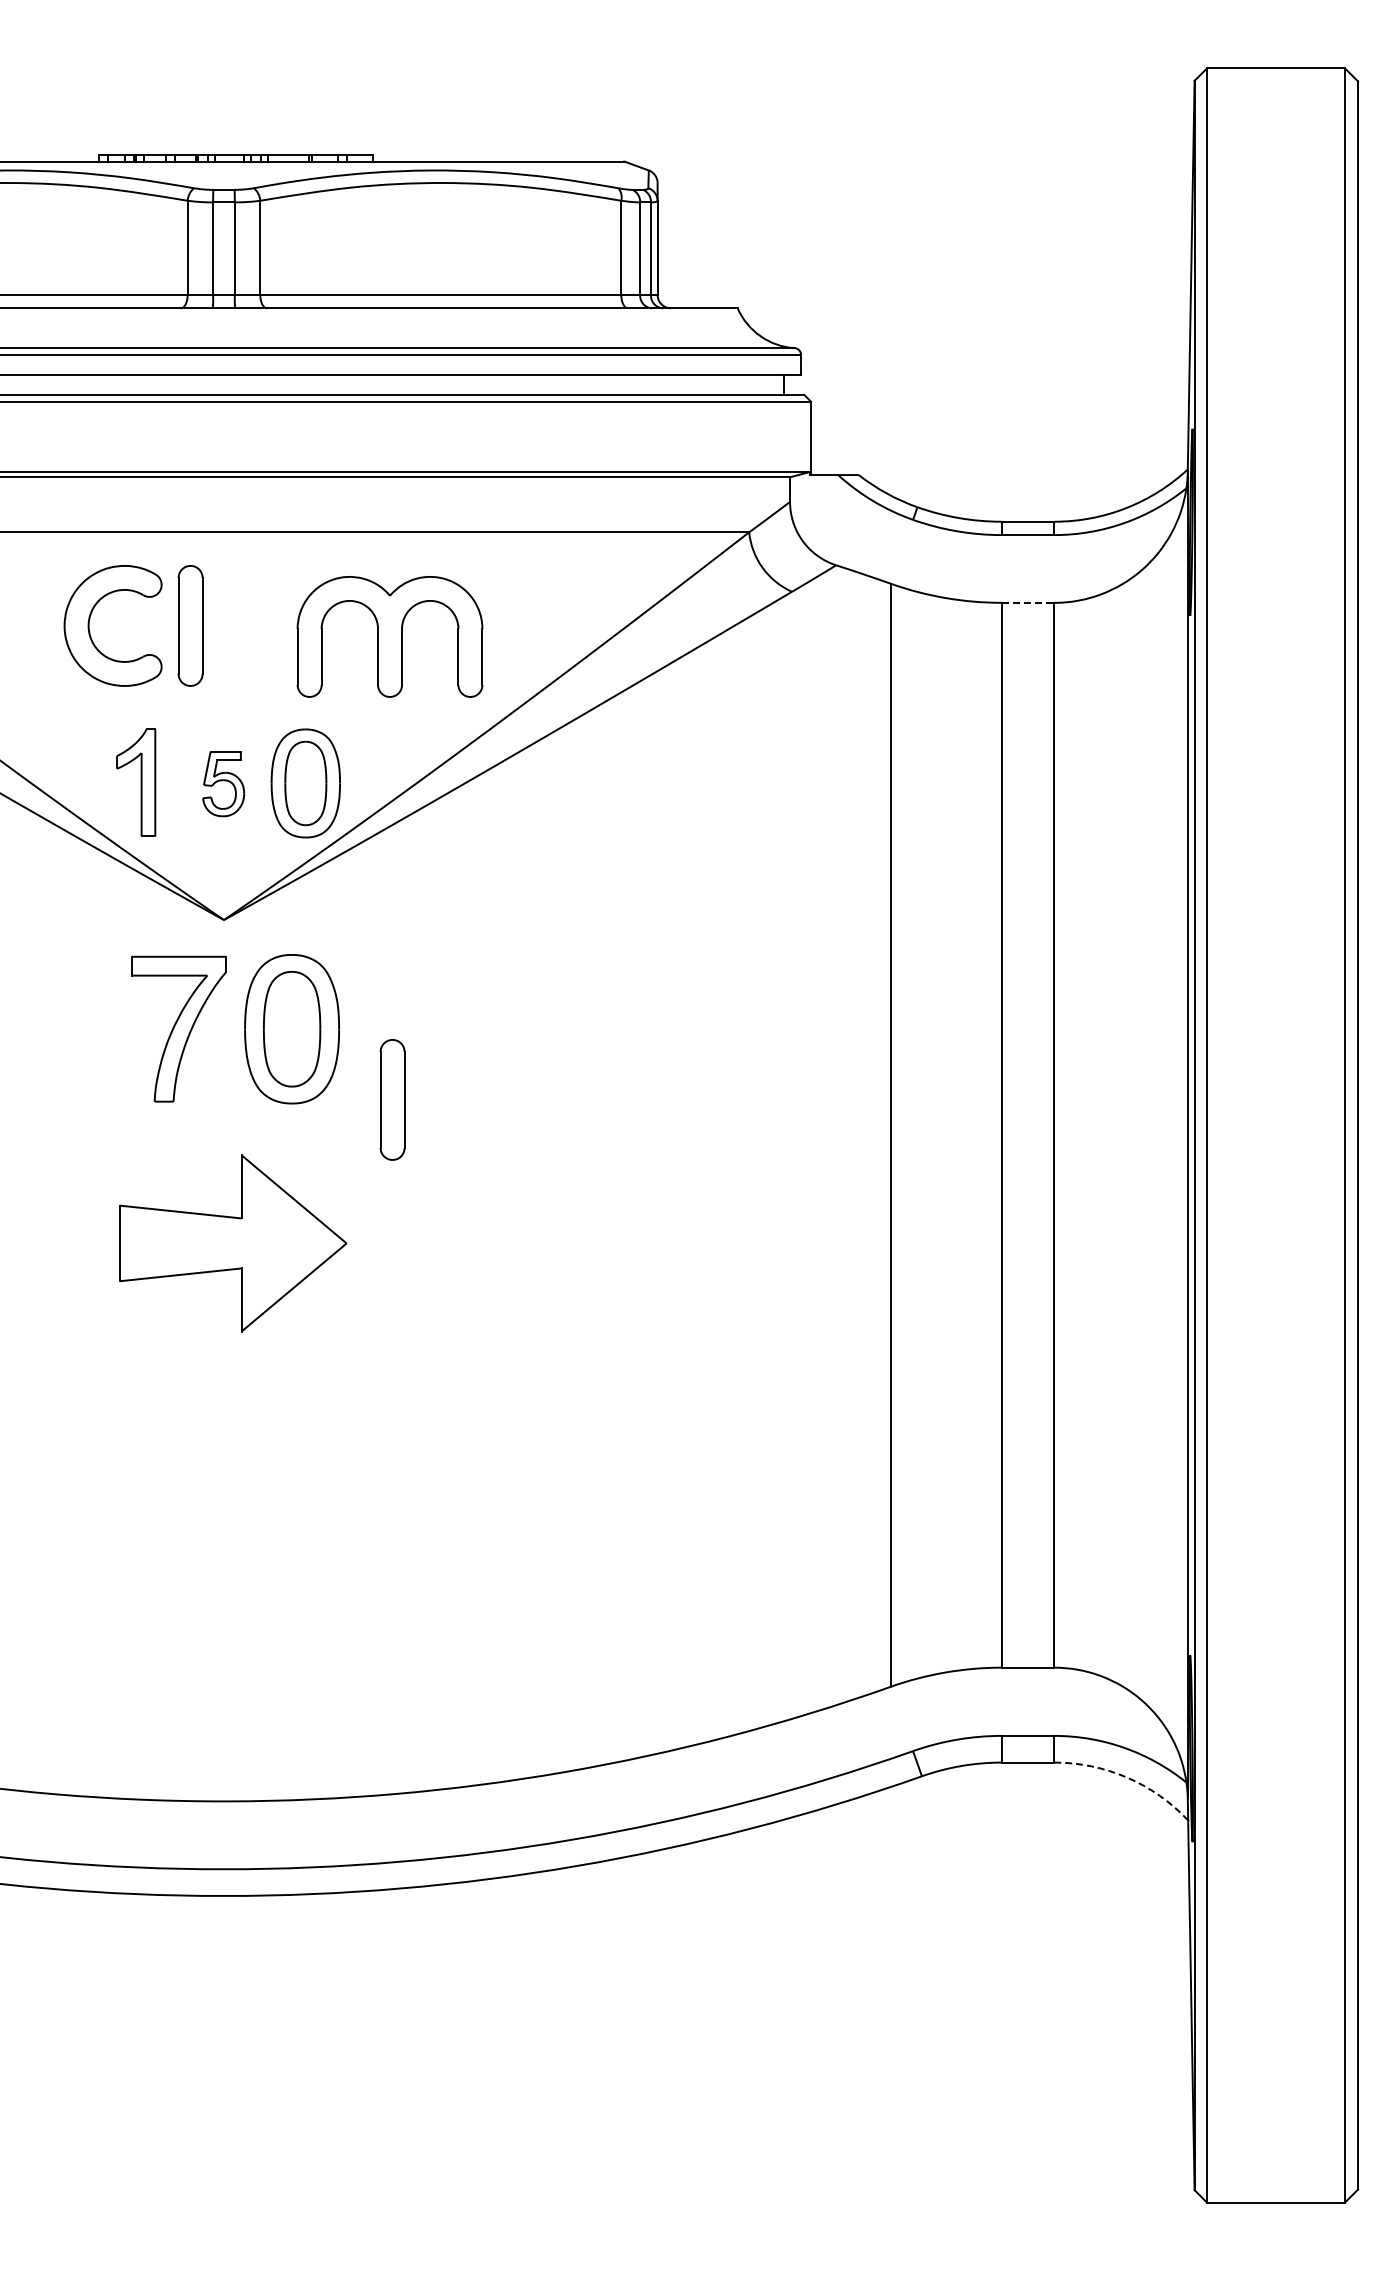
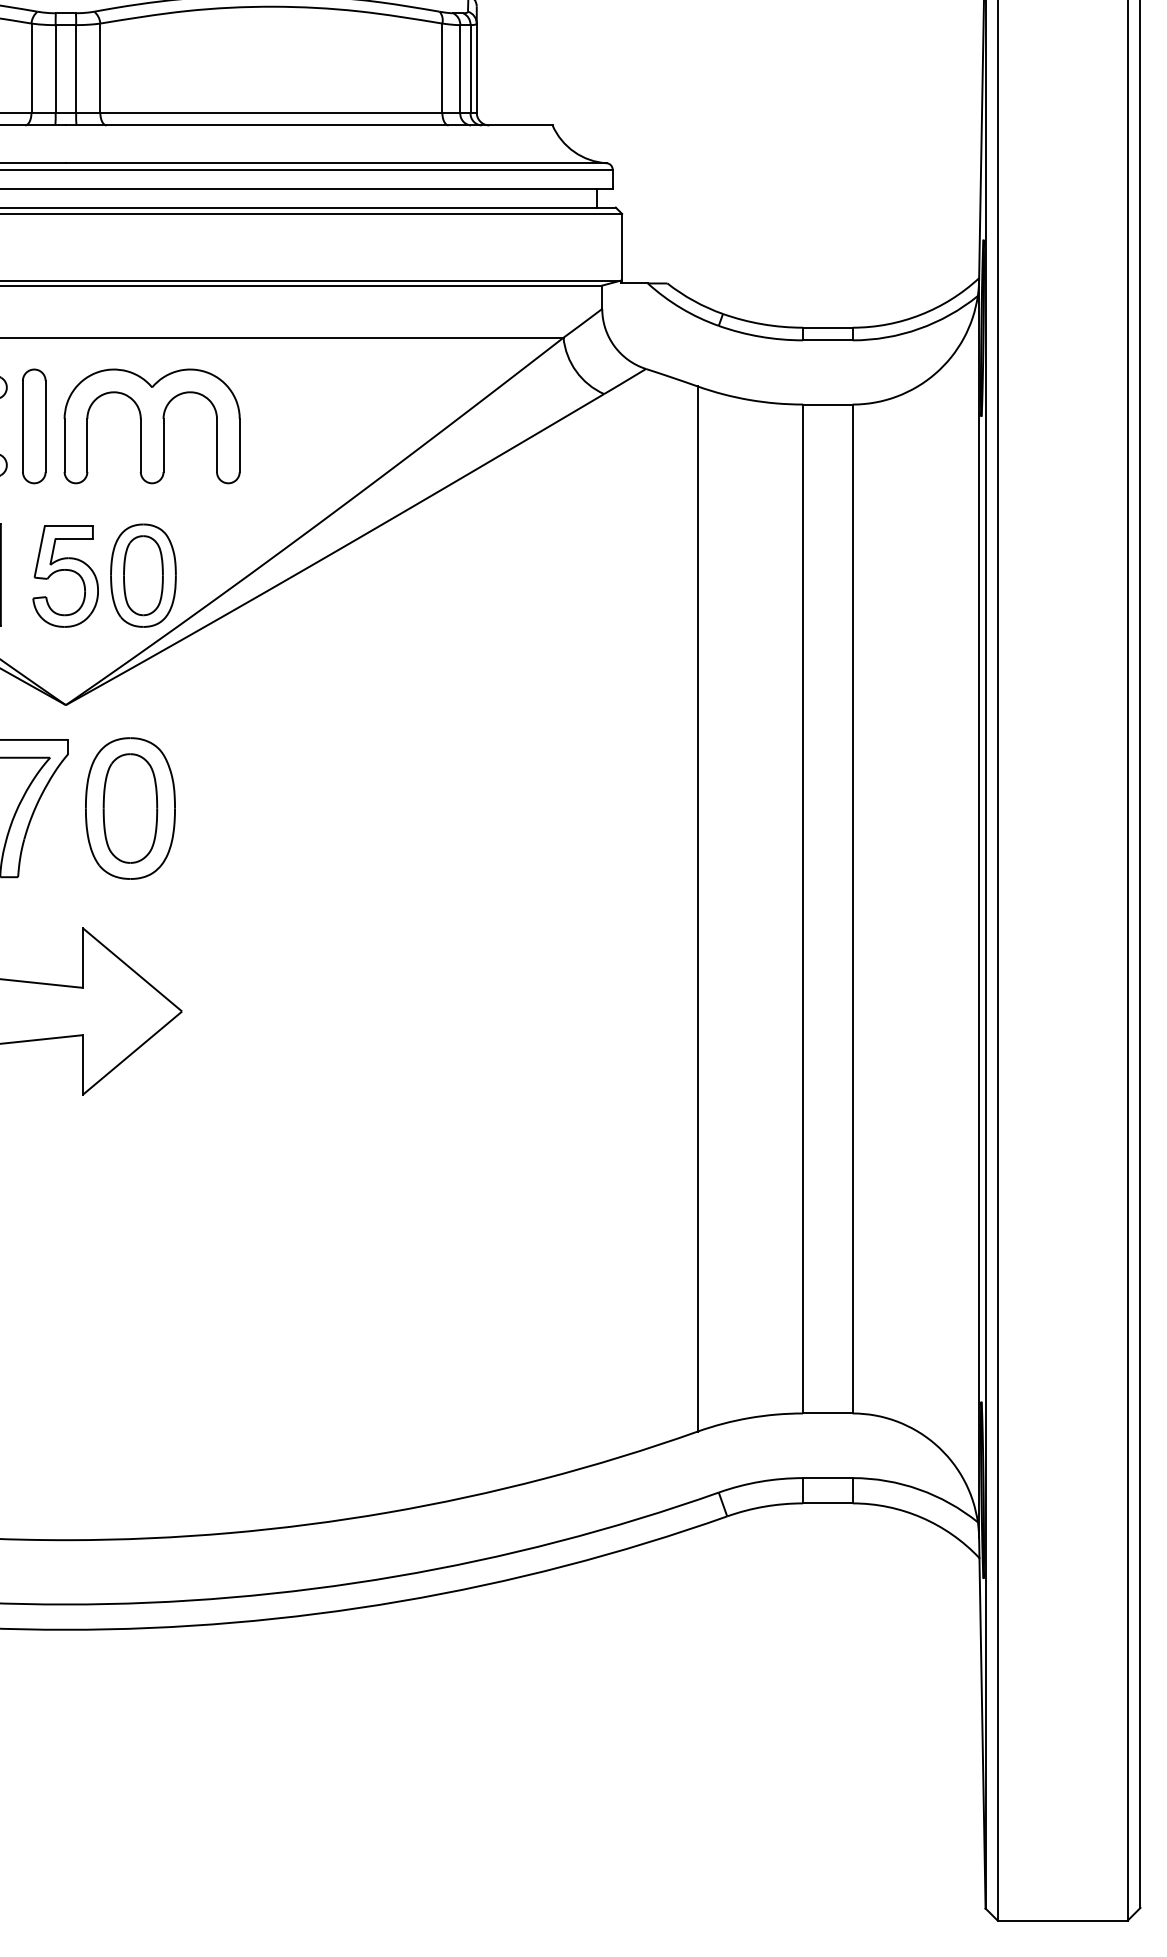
line: (1028, 602) -> (828, 404), dashed -> solid
part: (389, 636) -> (151, 426), moved
part: (223, 784) -> (65, 576), size x1.67
part: (392, 1099) -> (225, 875), removed
arc: (1127, 1777) -> (921, 1517), dashed -> solid

